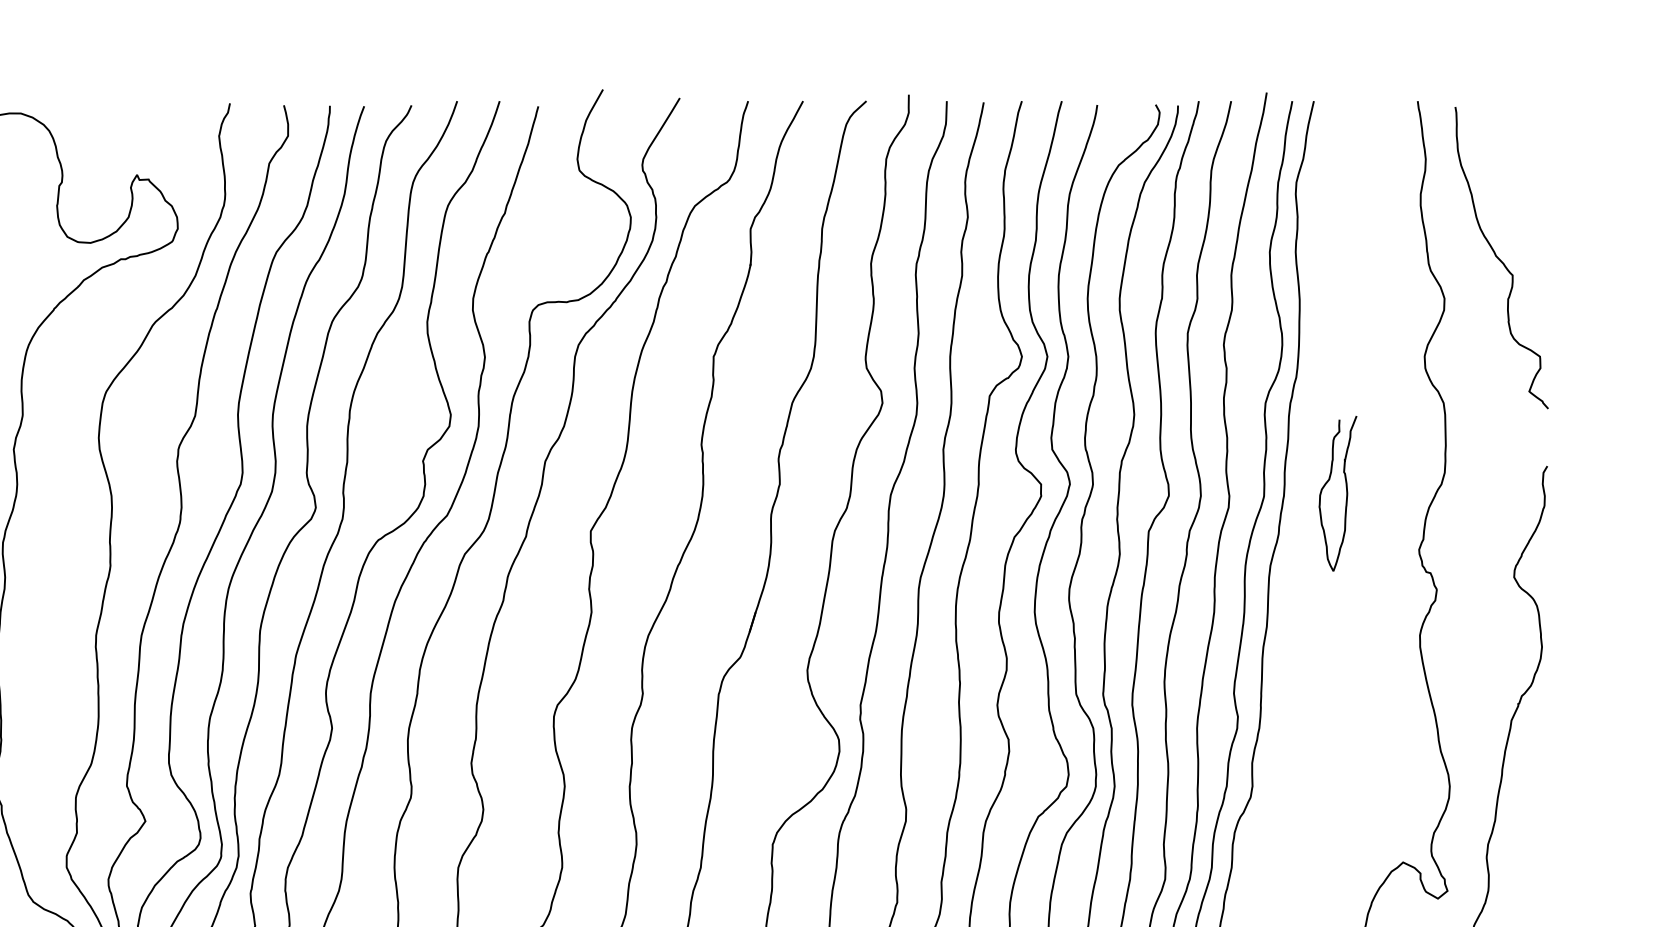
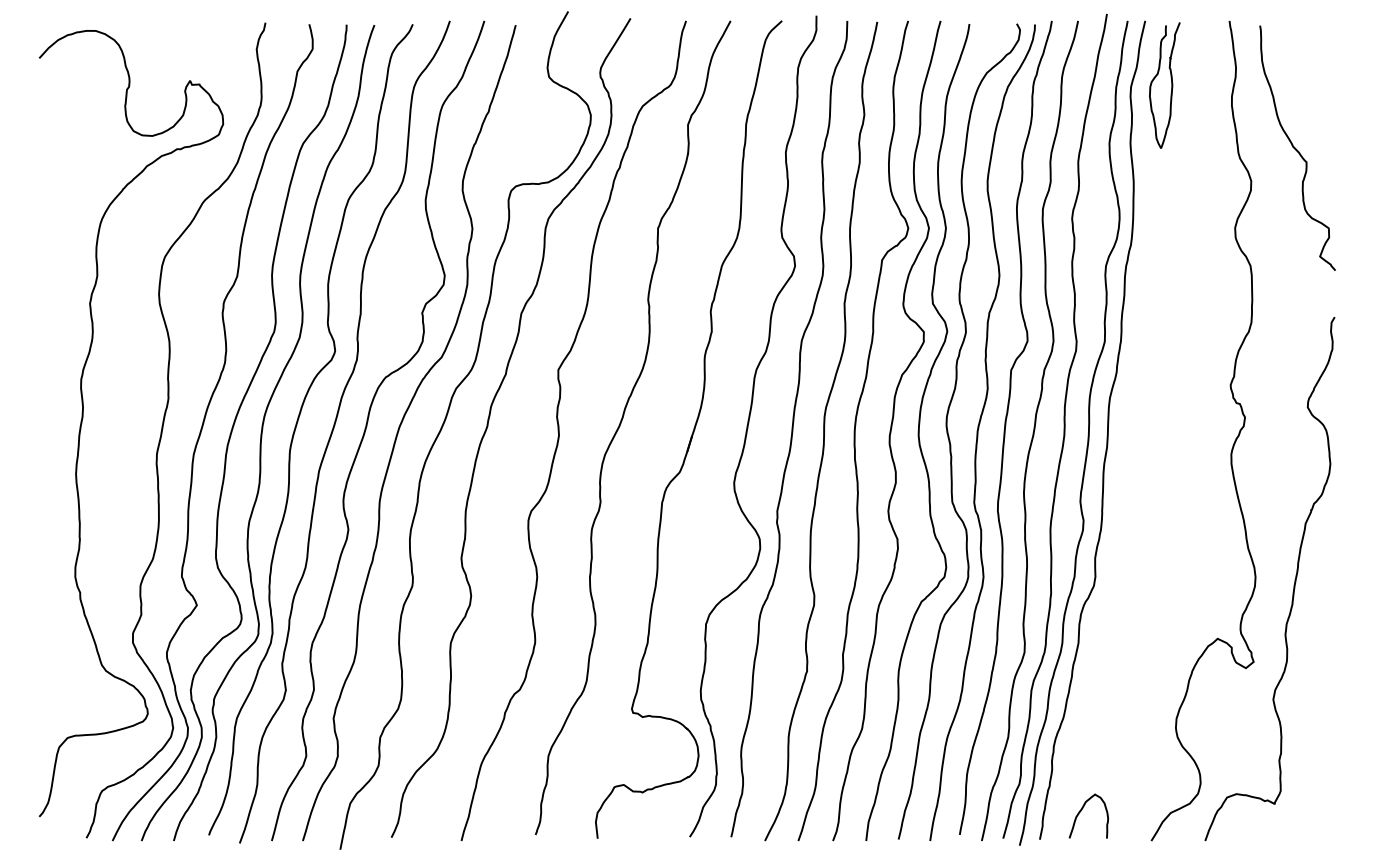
curve: (1346, 493) -> (1171, 85), moved

